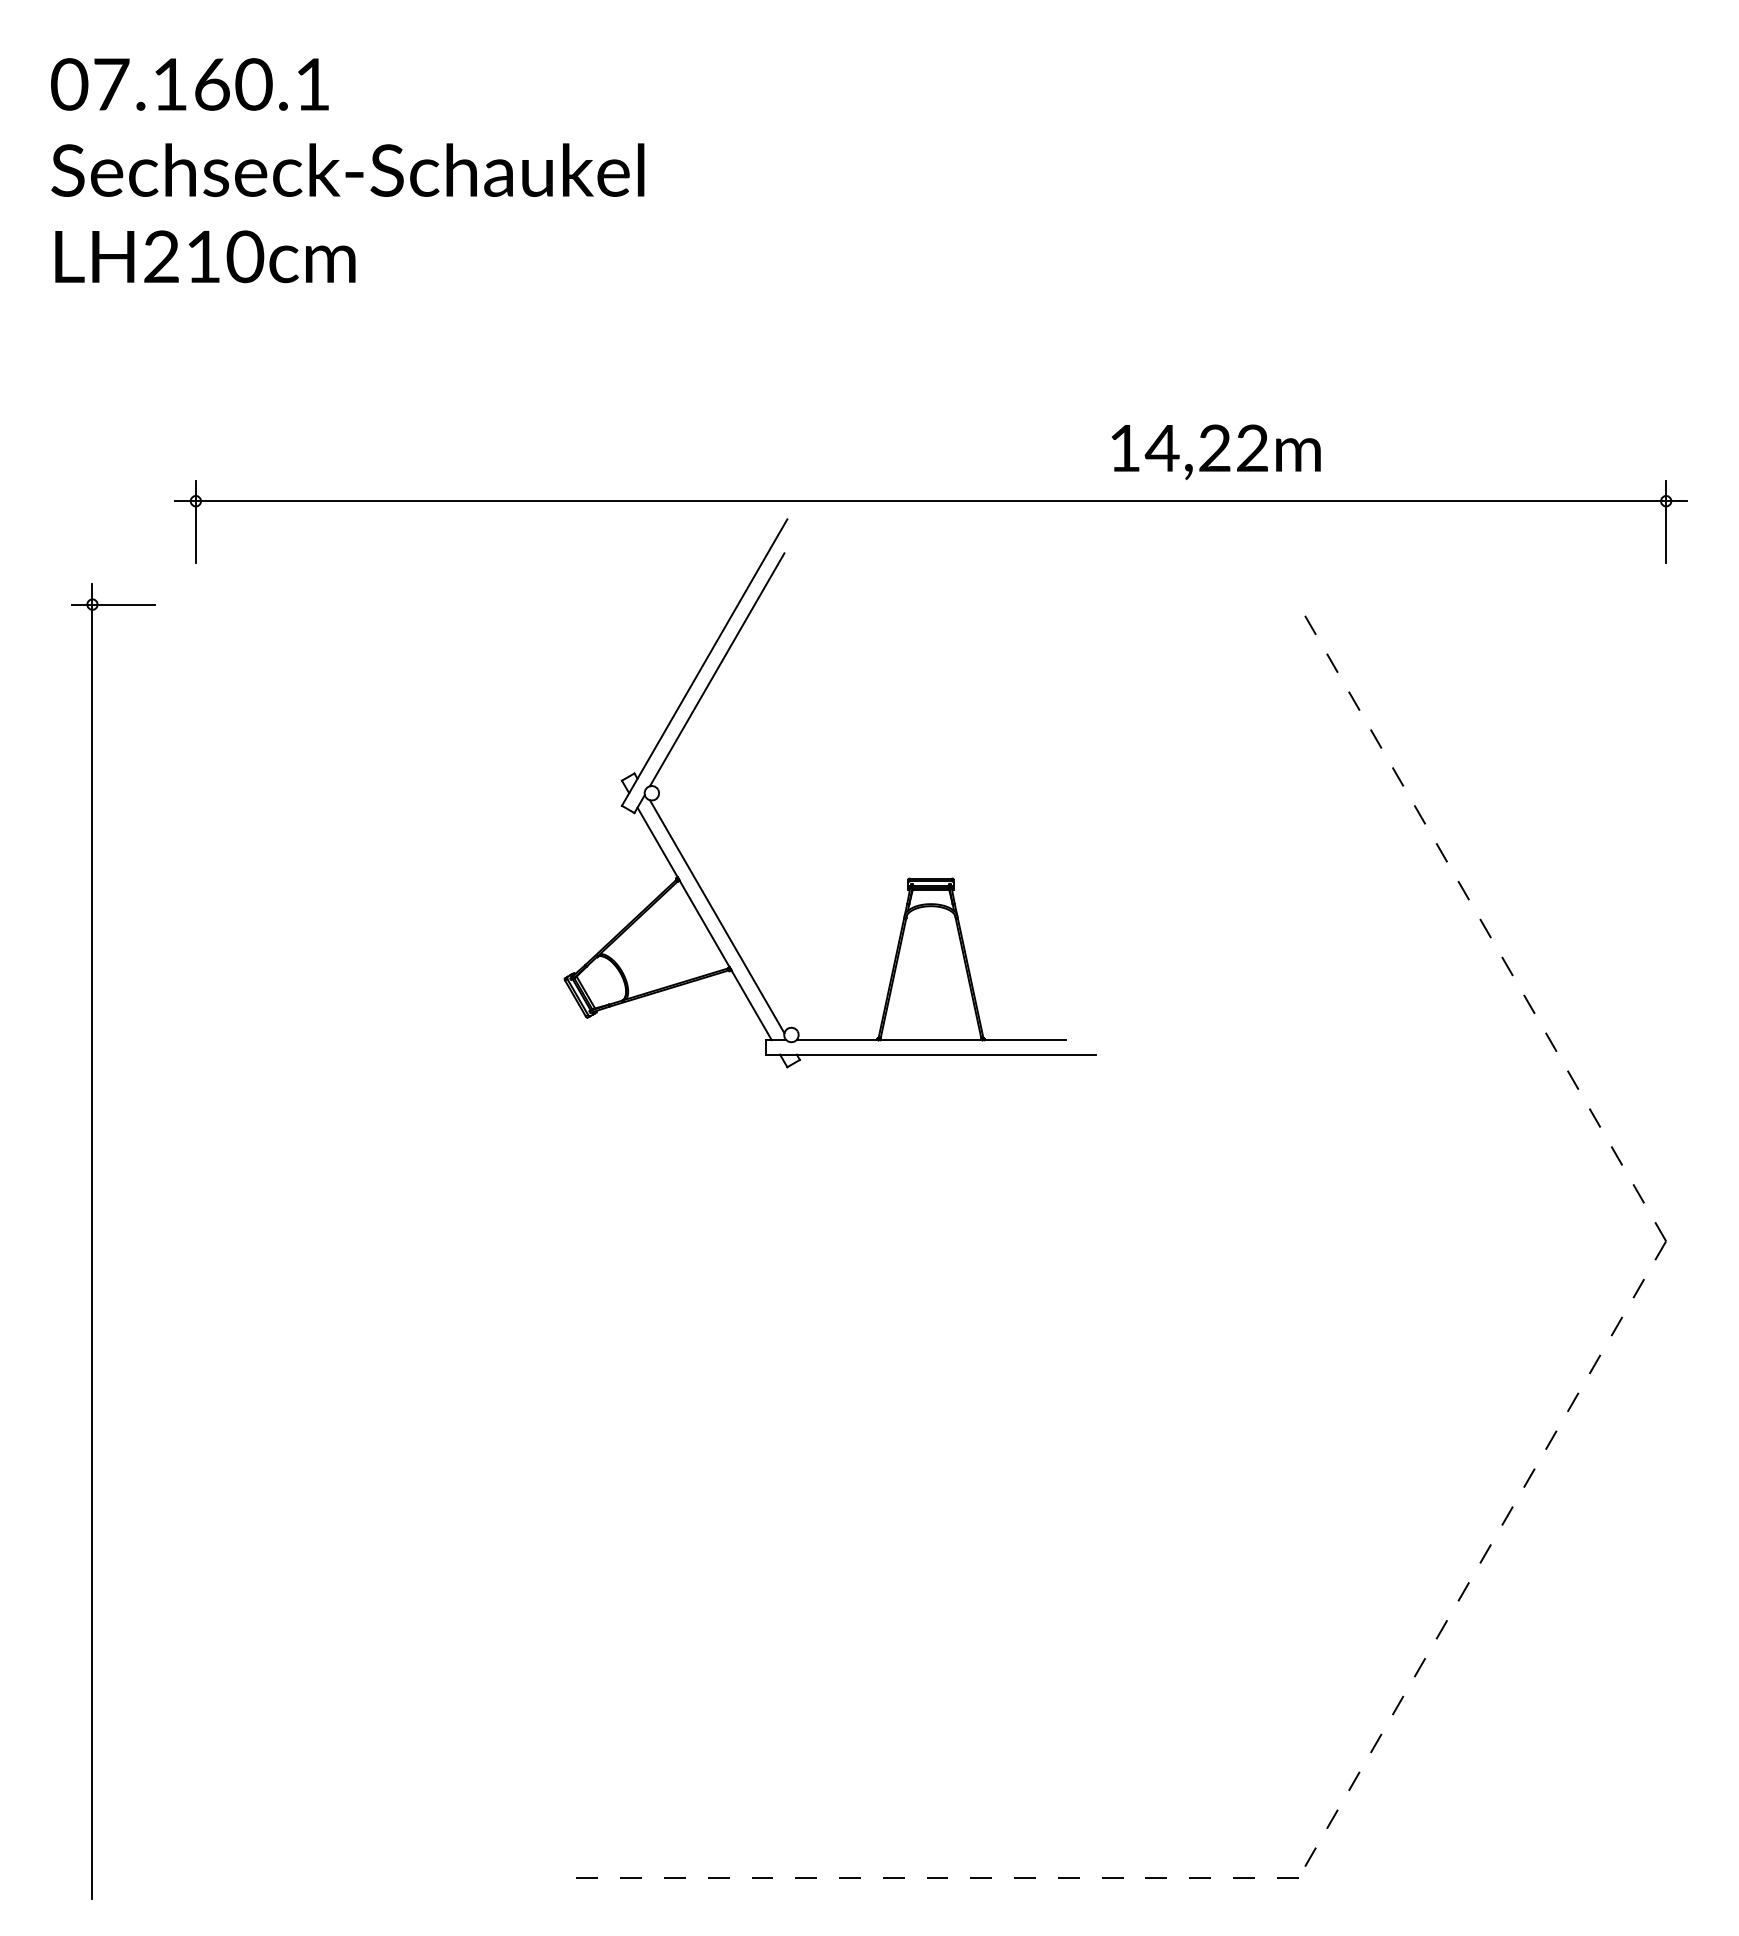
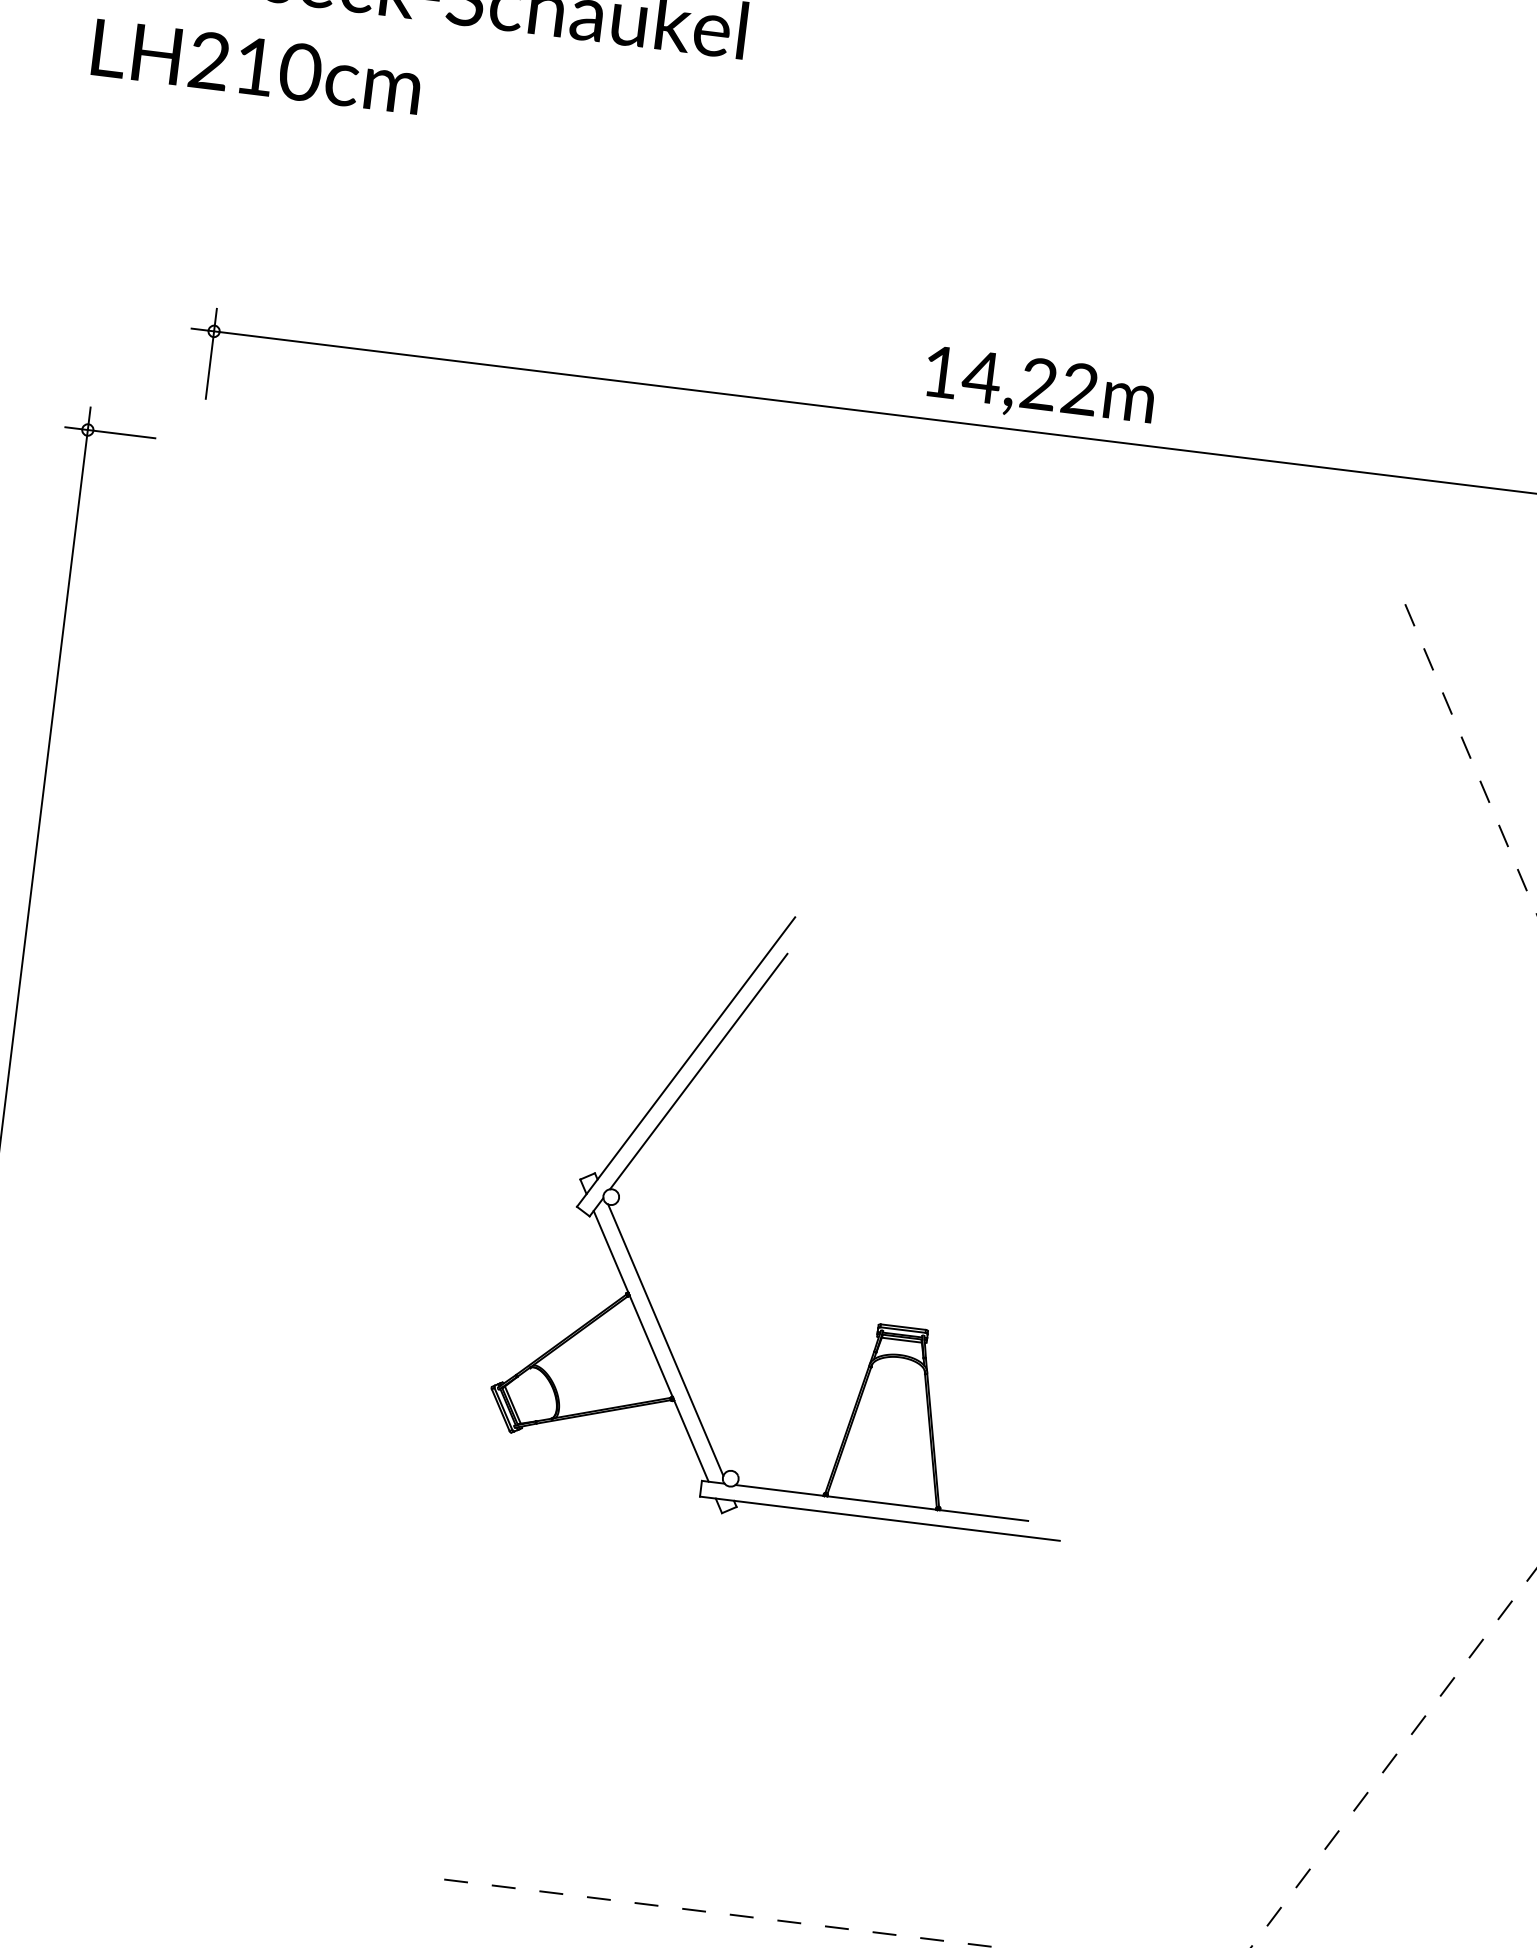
text: (1215, 452) -> (1039, 388), moved
part: (907, 878) -> (877, 1324), moved

